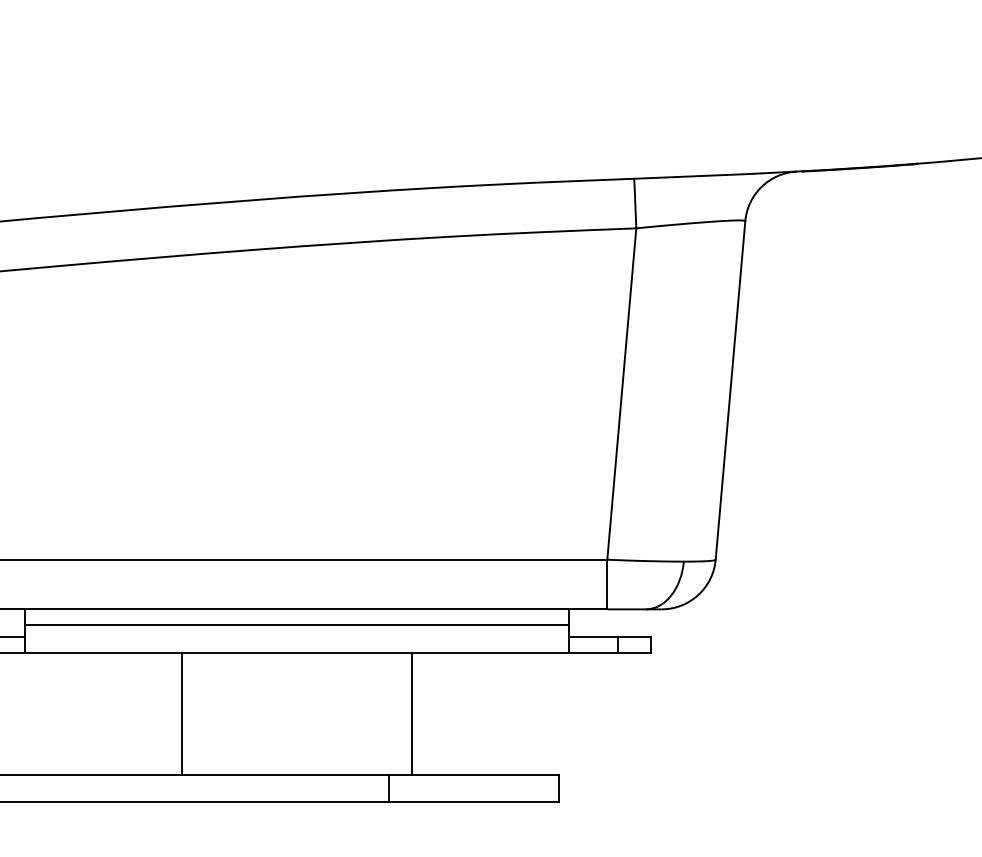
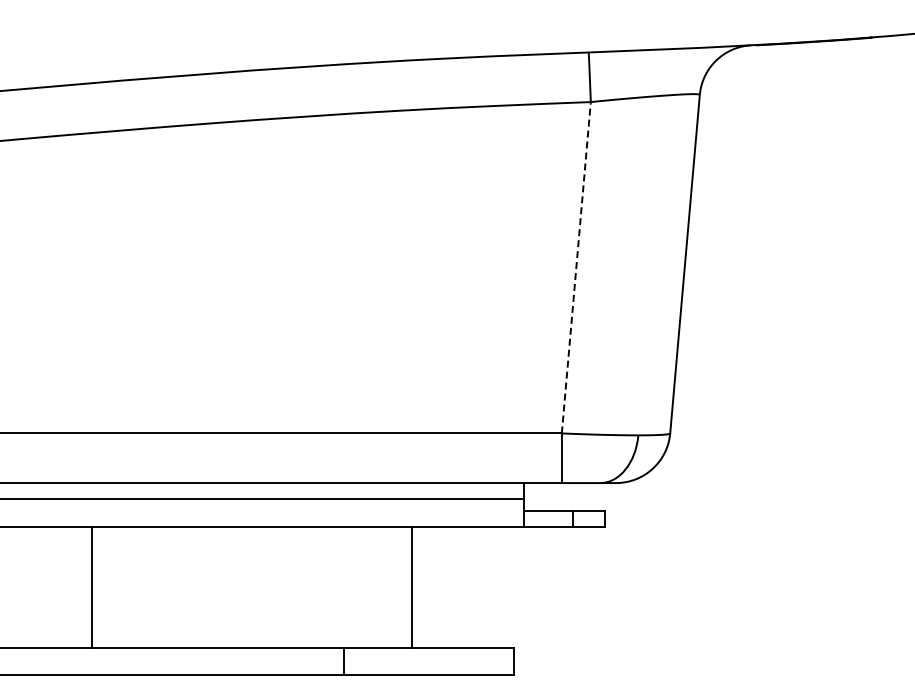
line: (621, 393) -> (576, 267), solid -> dashed
line: (181, 713) -> (92, 587), moved
line: (412, 713) -> (412, 587), moved

